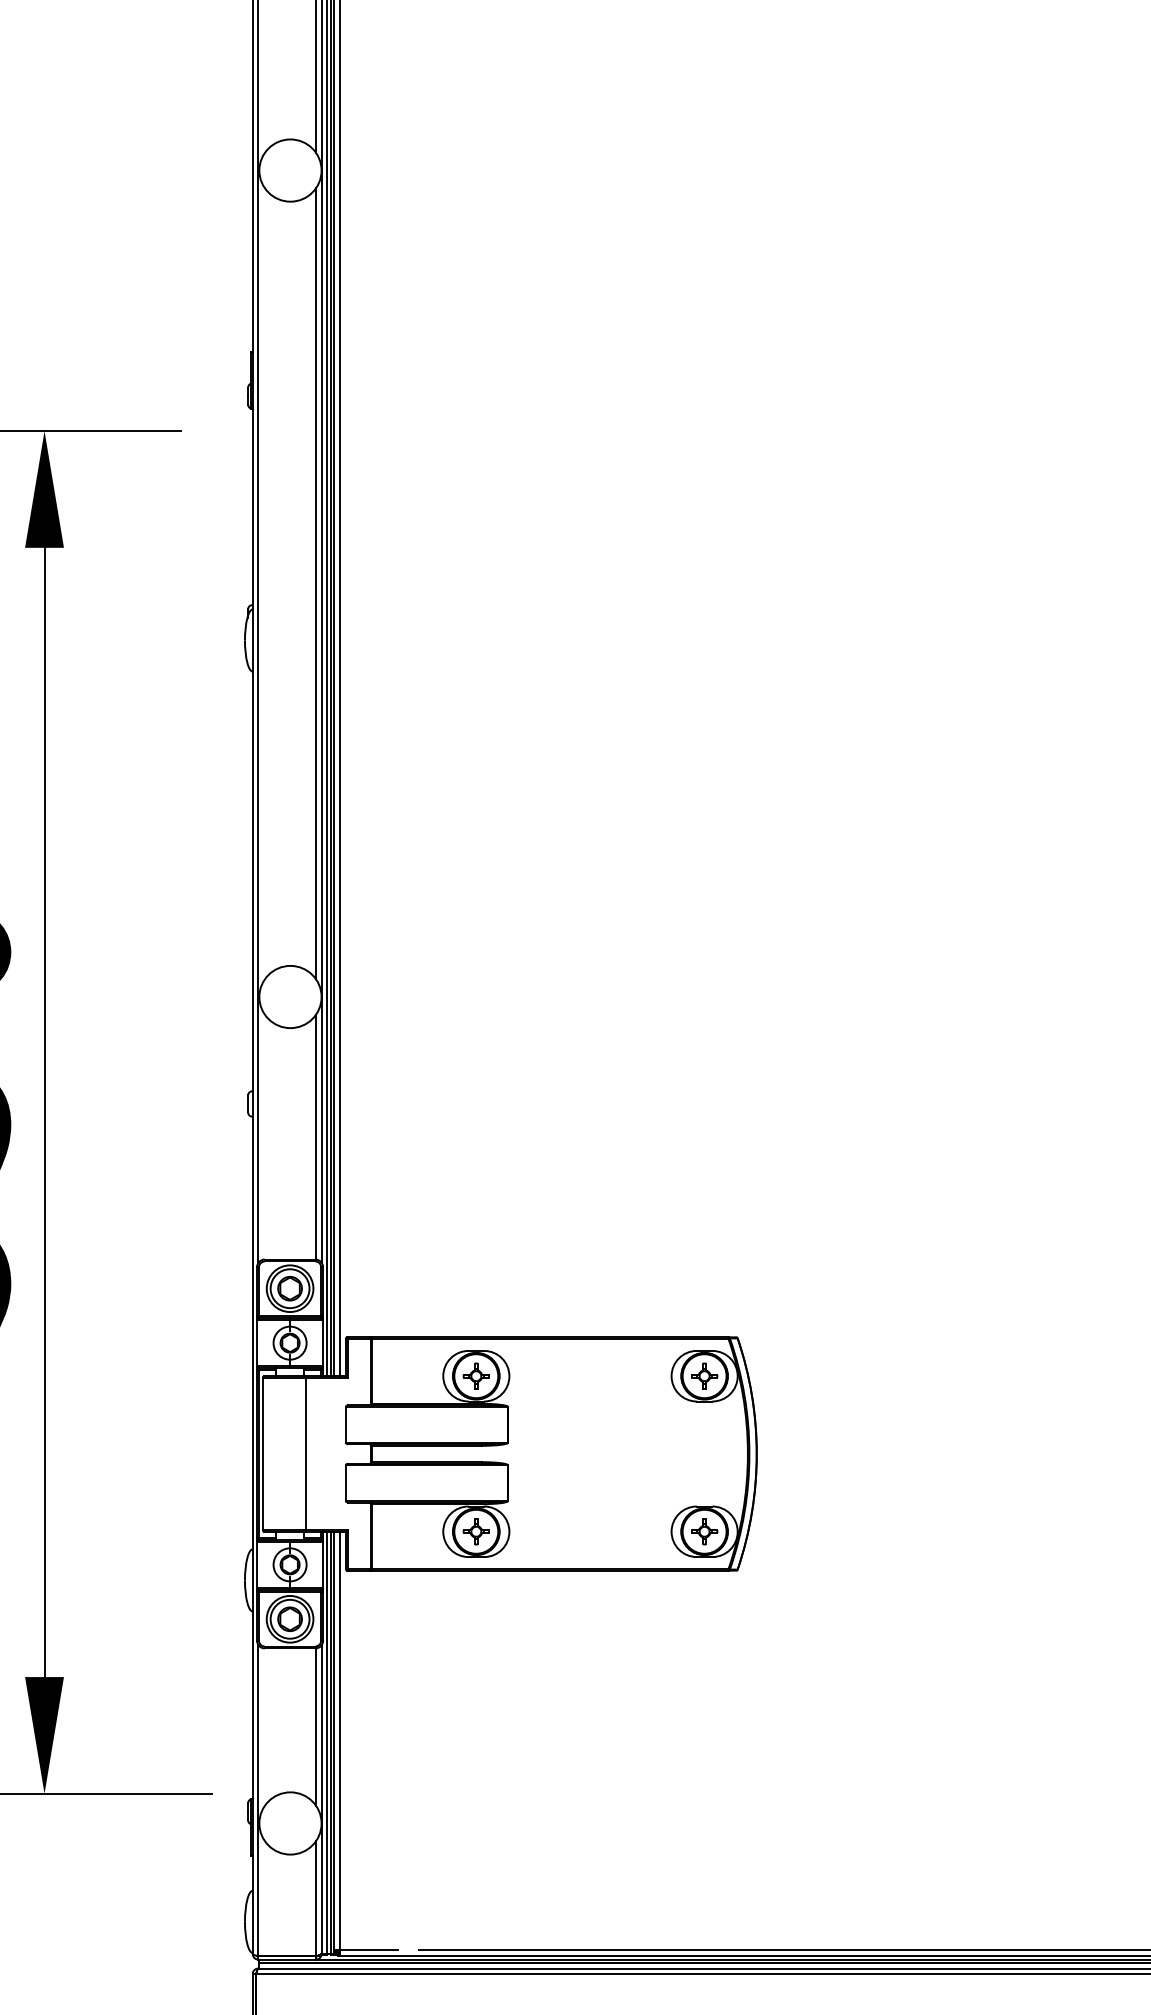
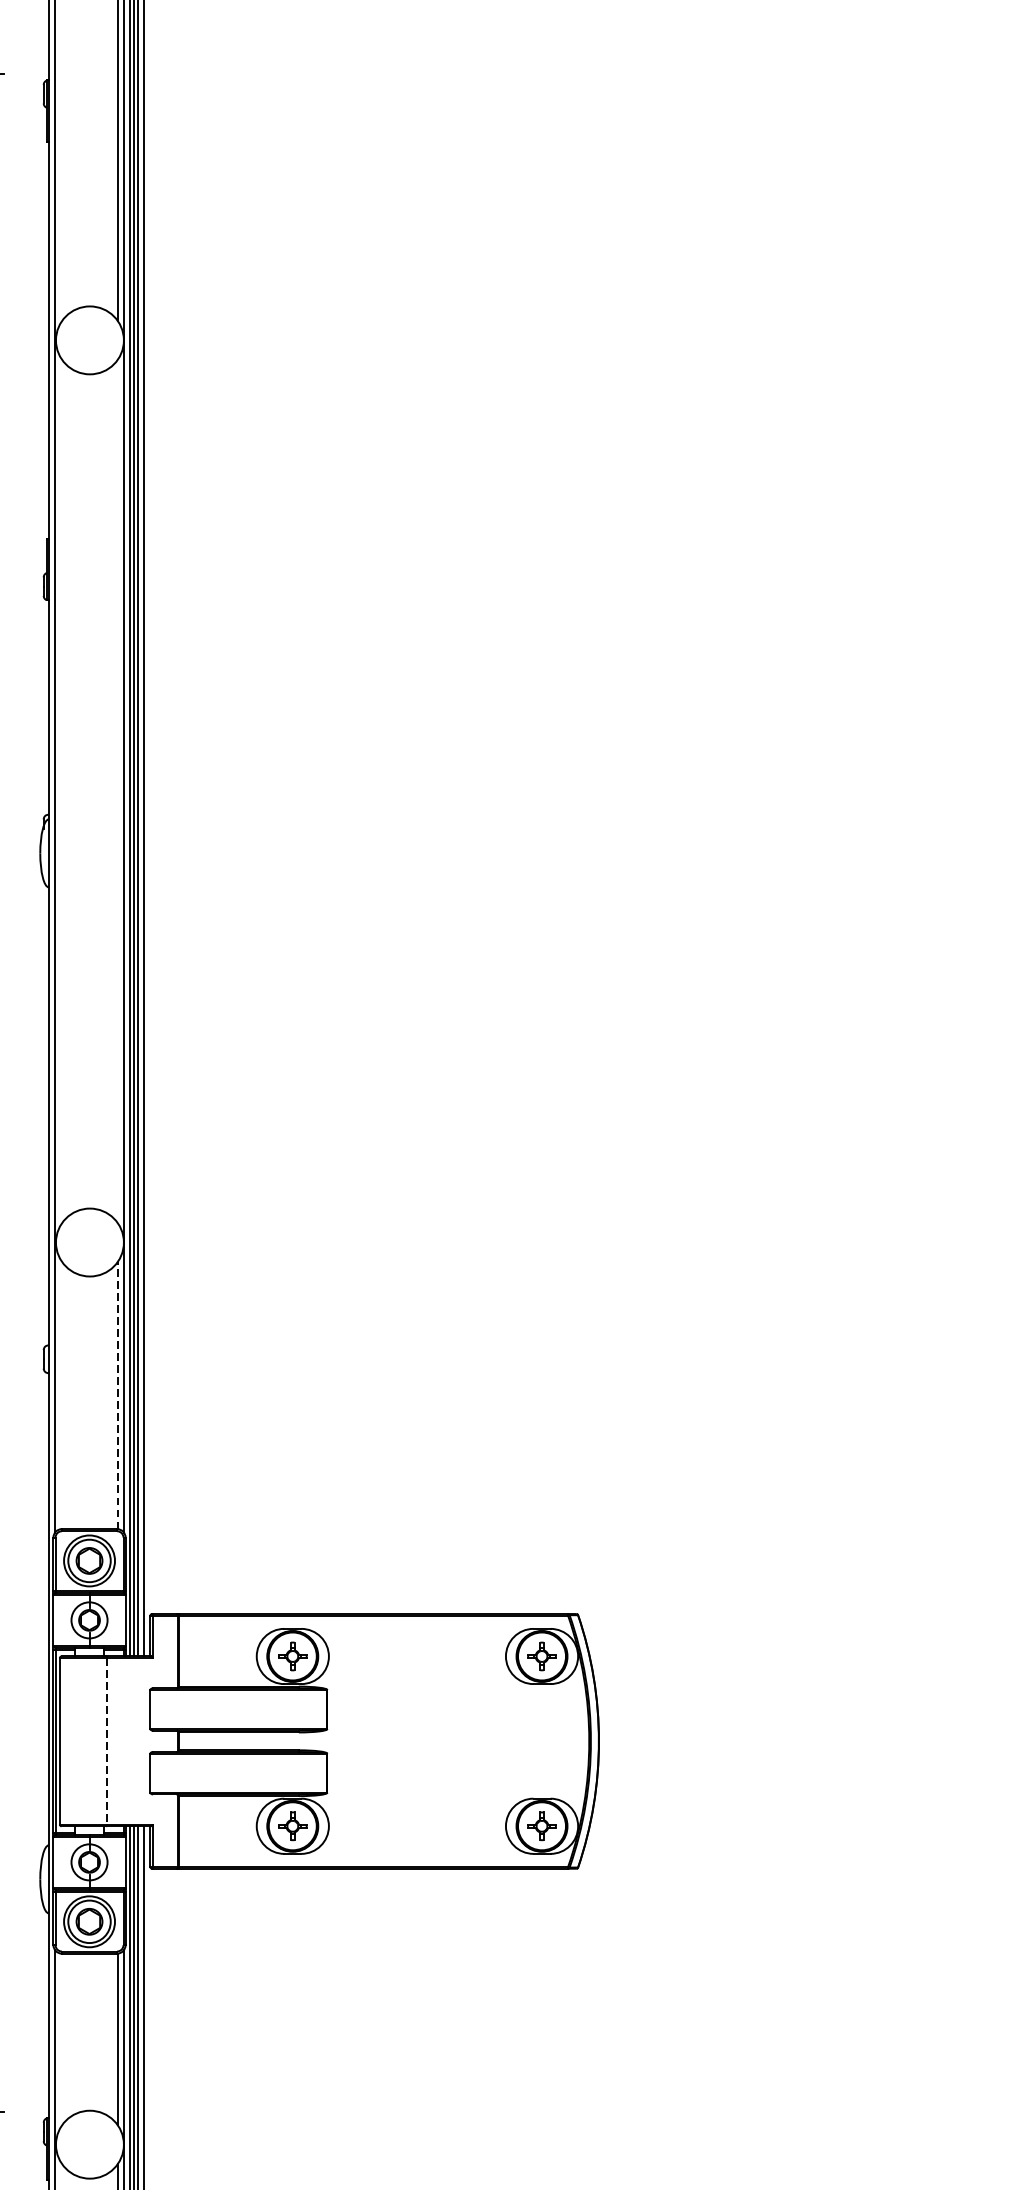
line: (316, 583) -> (118, 791), removed
line: (316, 1136) -> (118, 1394), solid -> dashed
line: (306, 1454) -> (107, 1741), solid -> dashed

